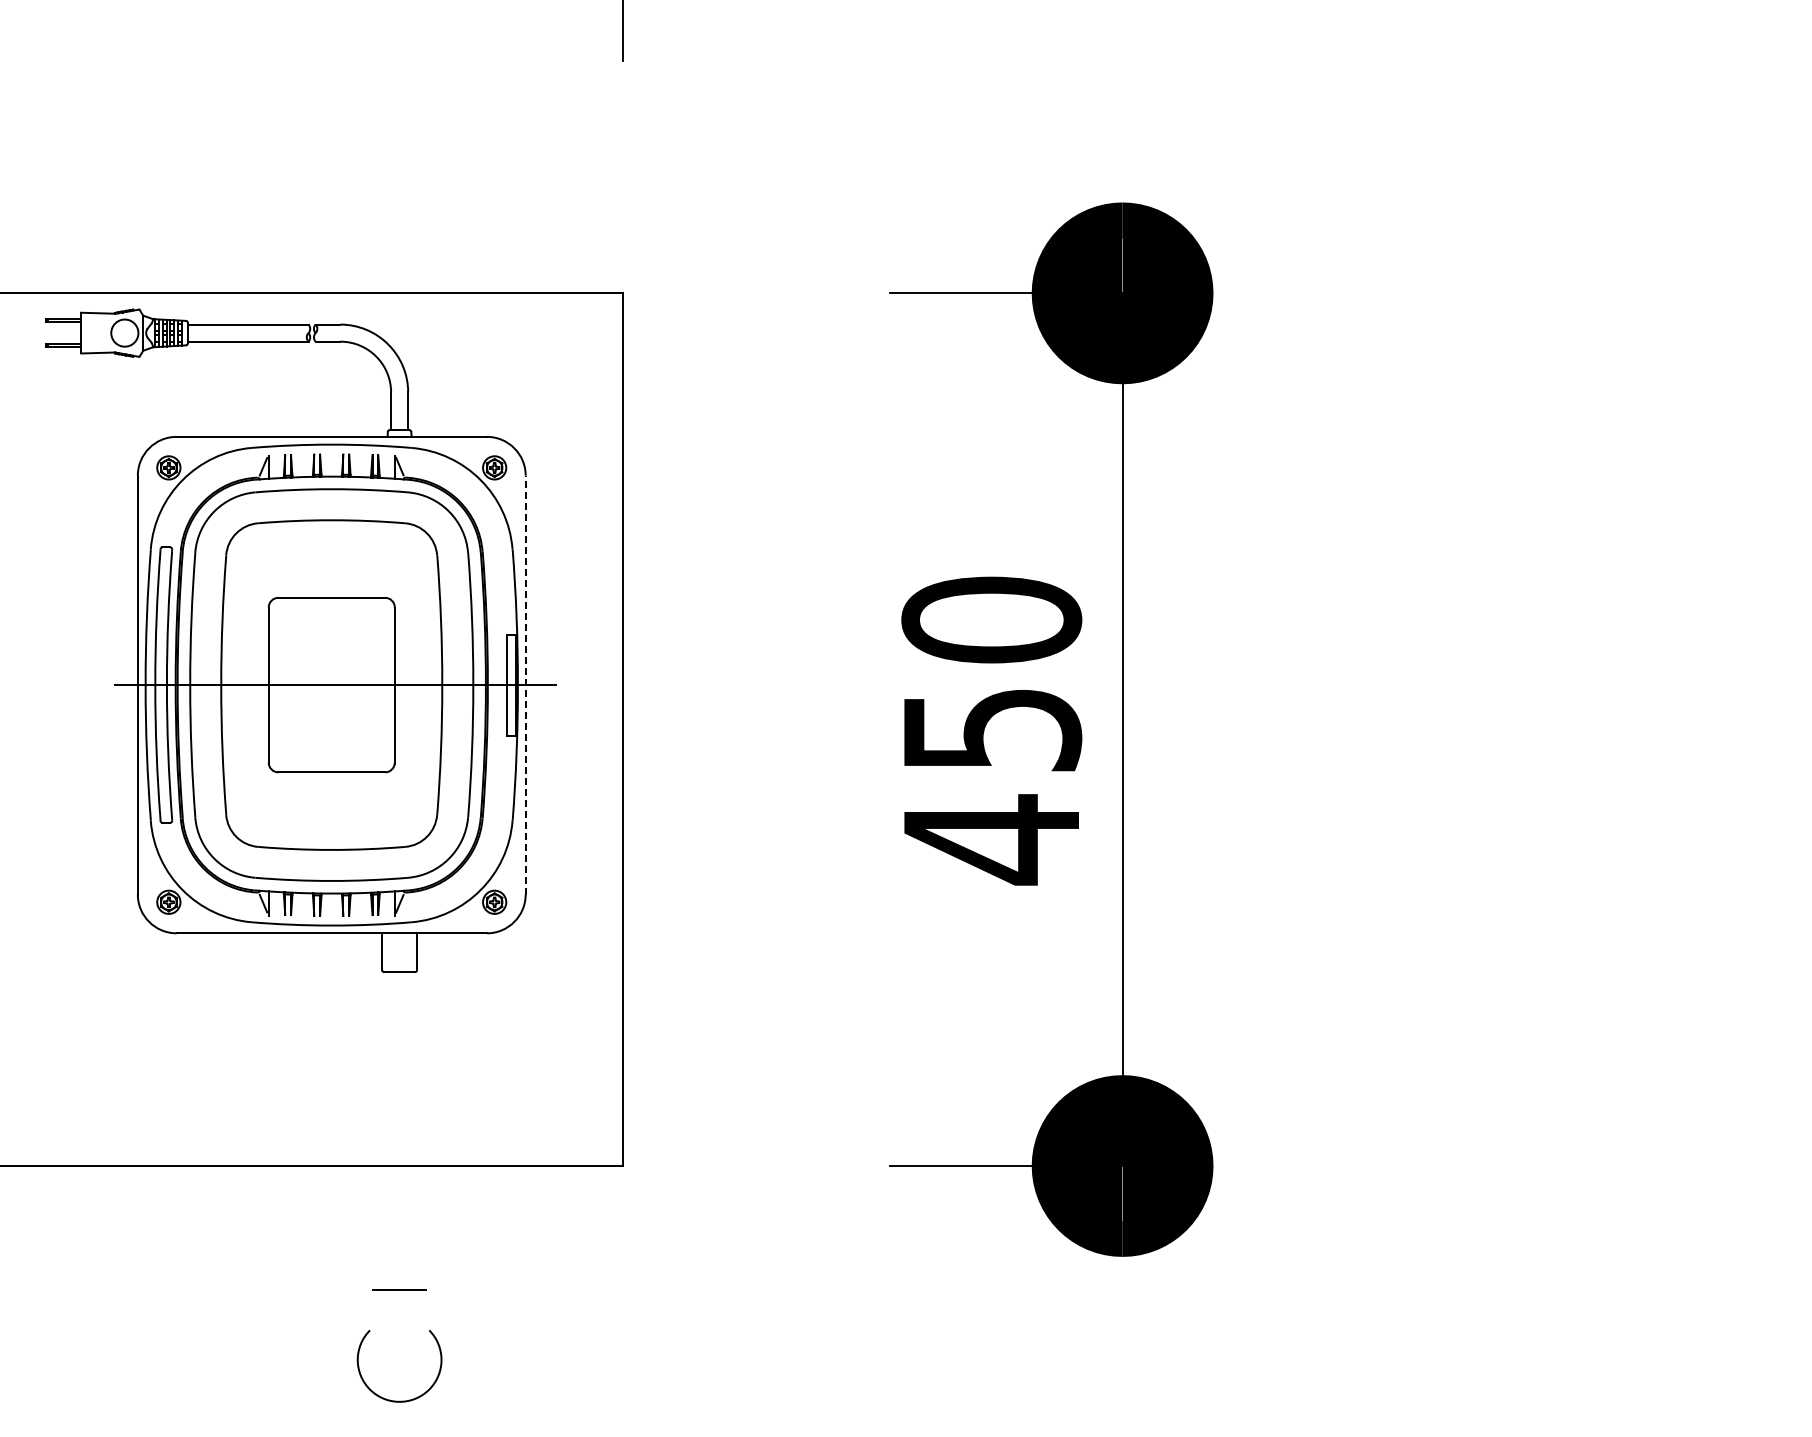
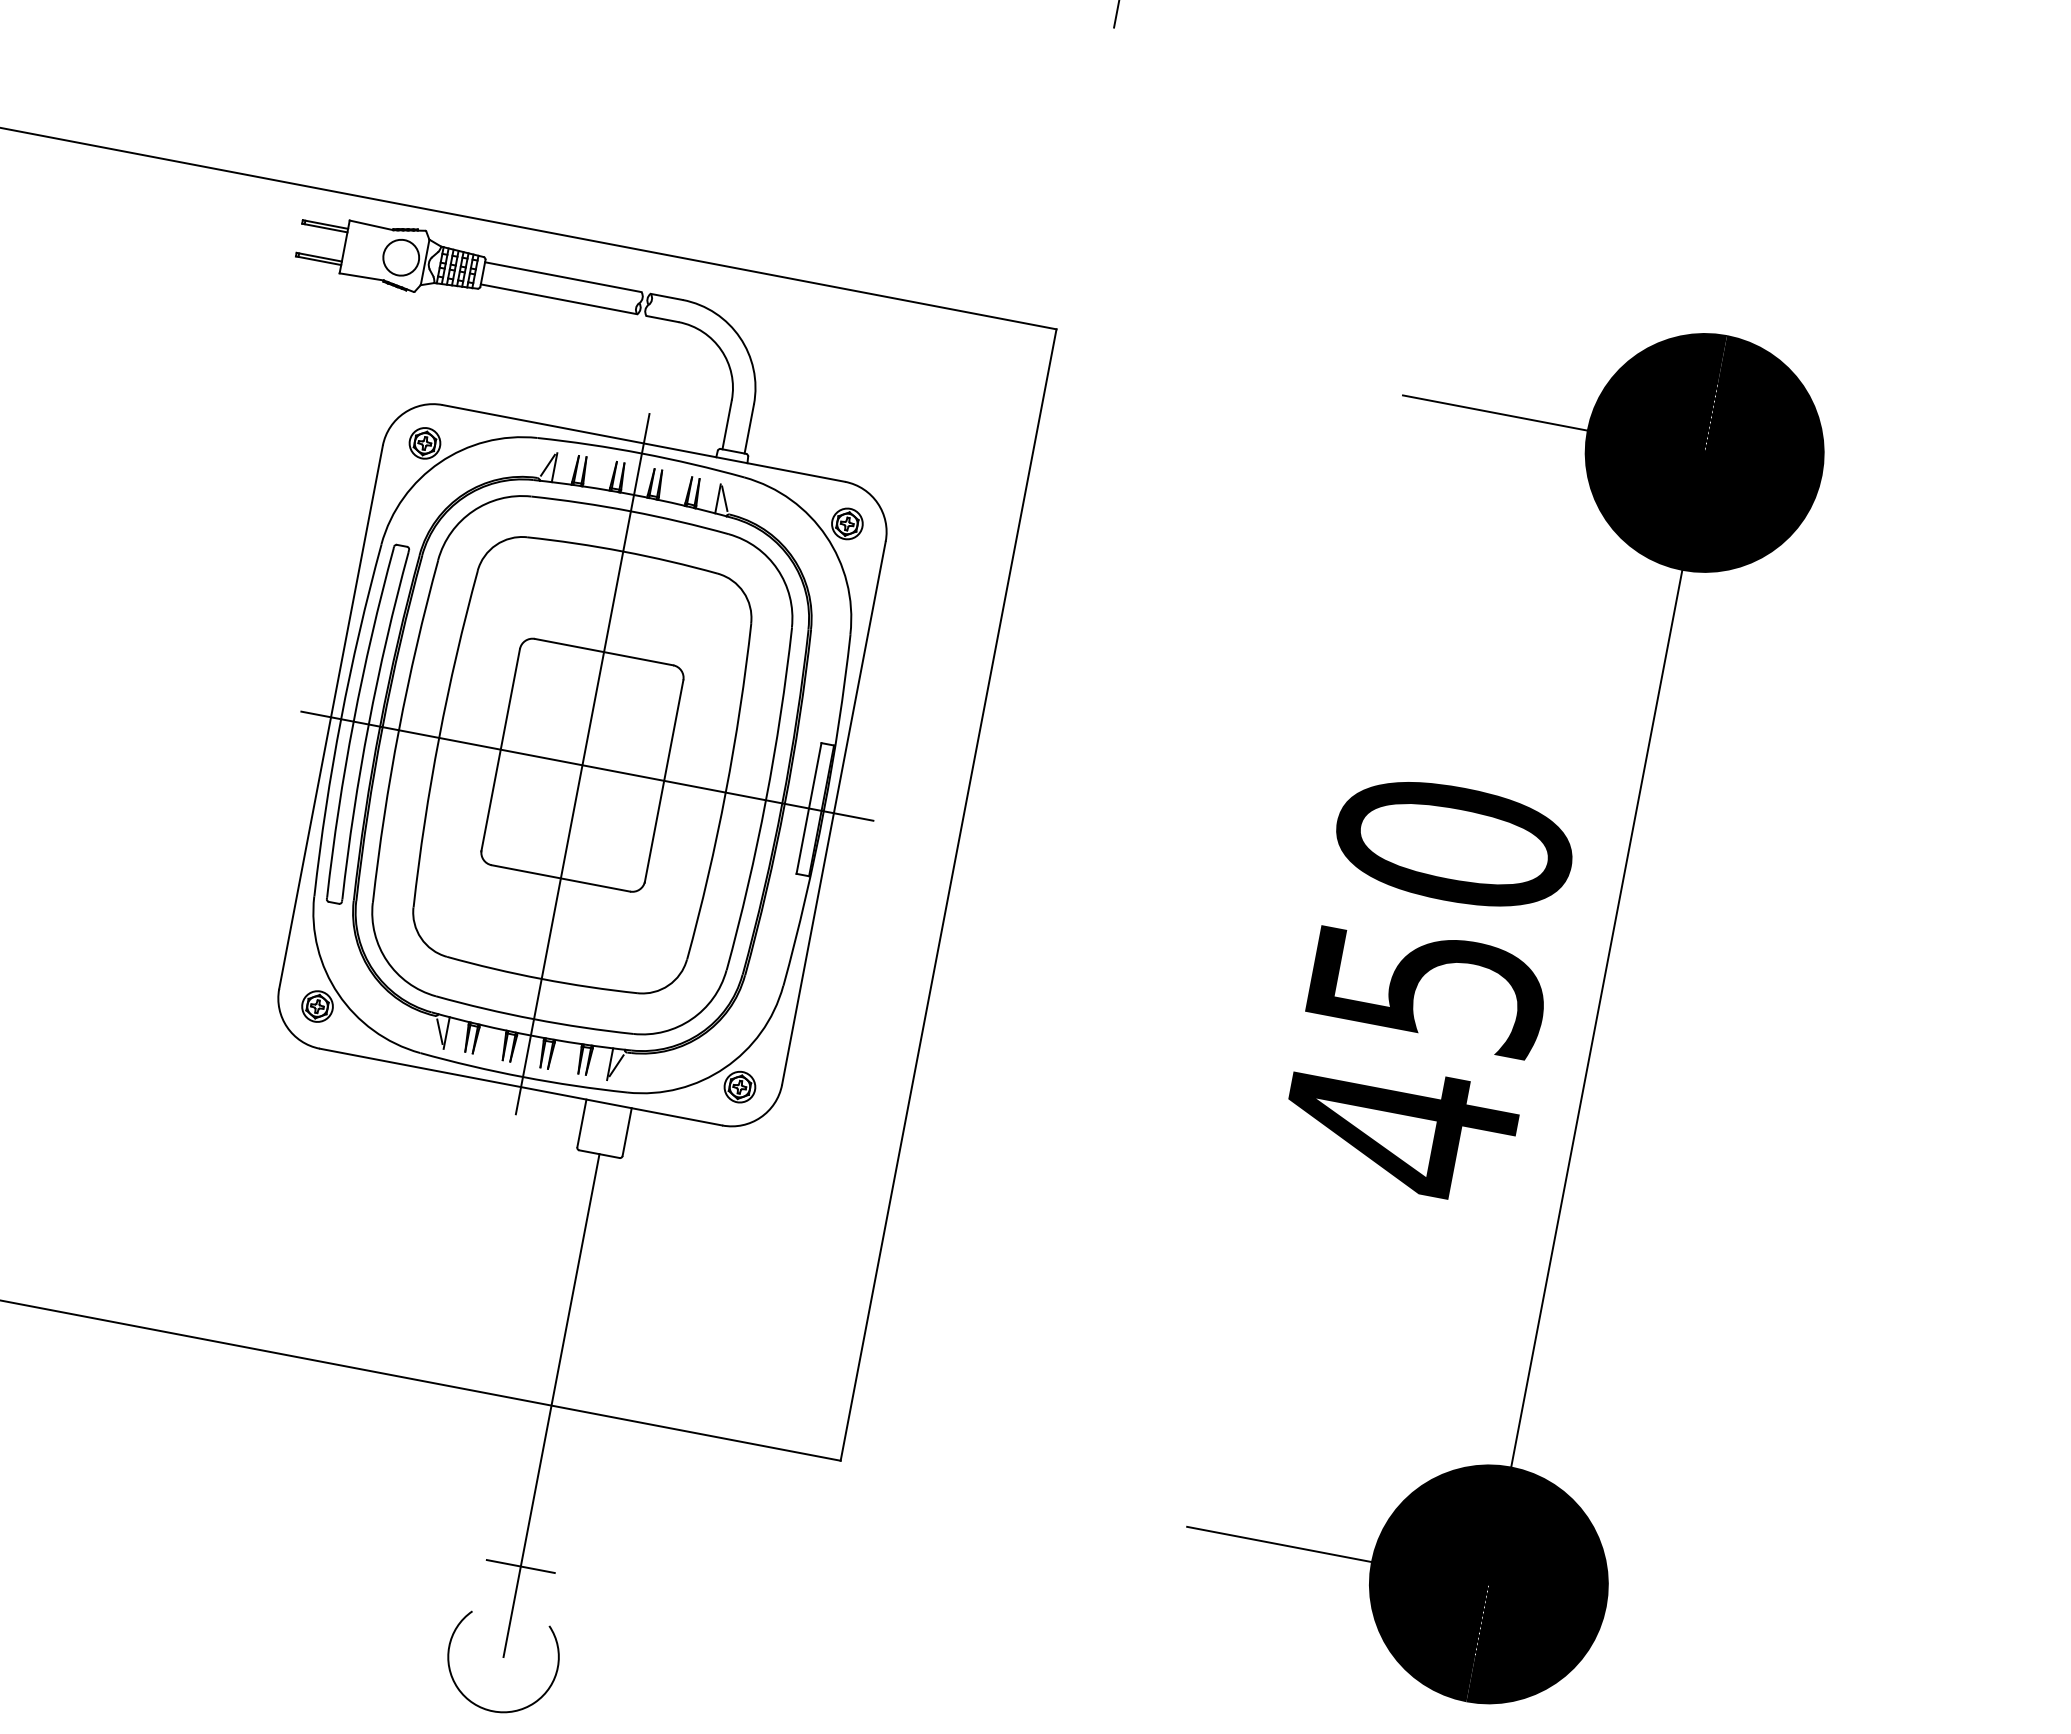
line: (331, 684) -> (582, 764), added
line: (525, 684) -> (833, 812), dashed -> solid
line: (399, 1165) -> (551, 1404), added

